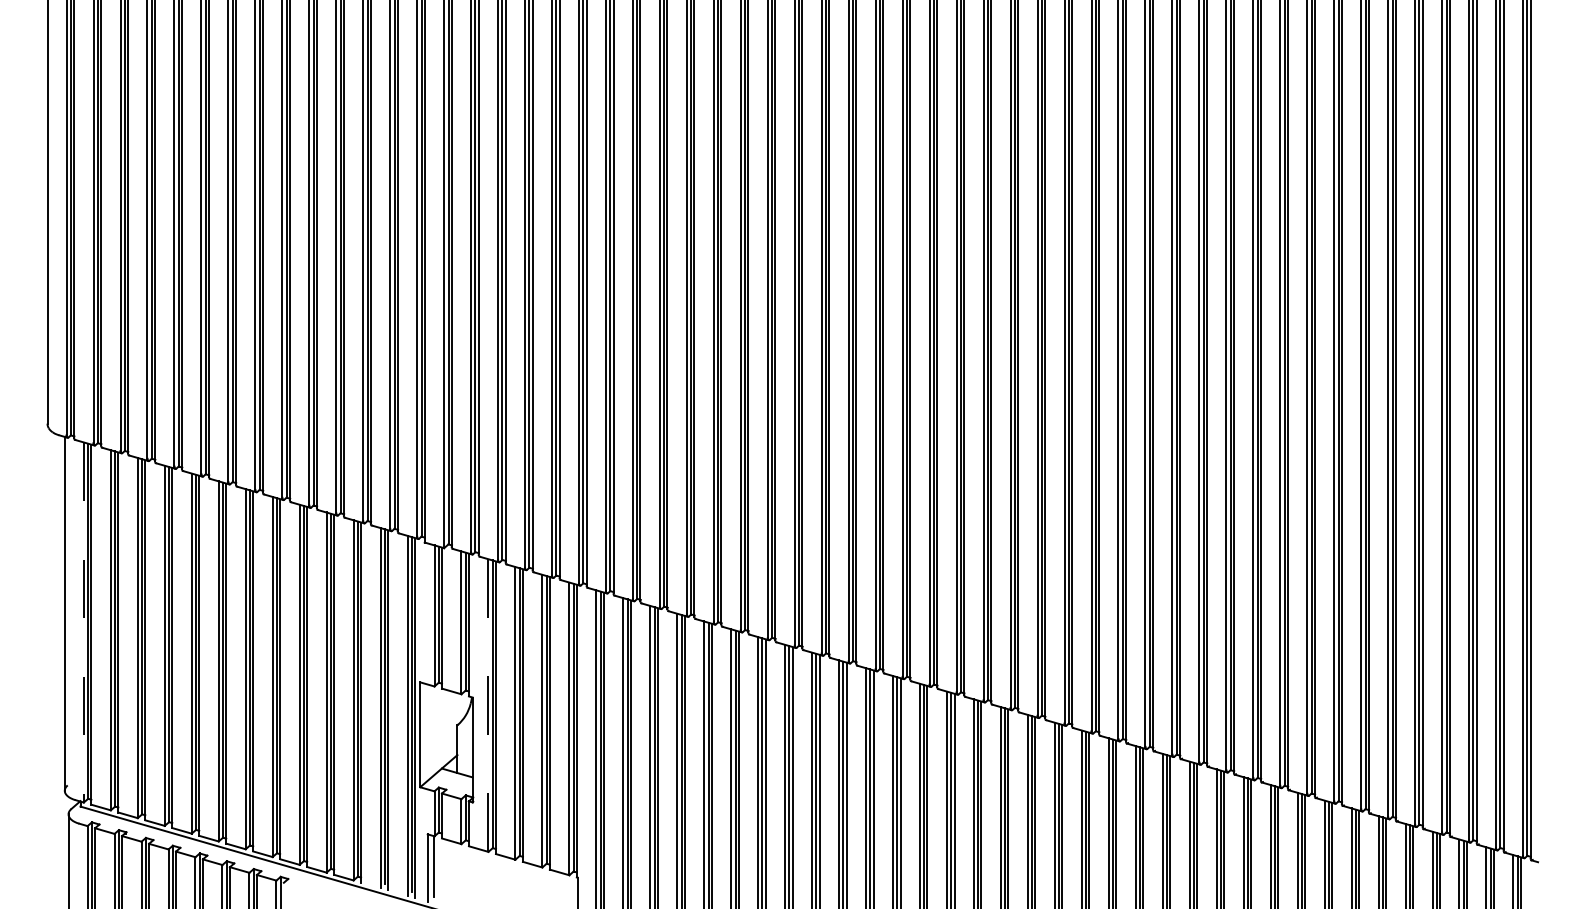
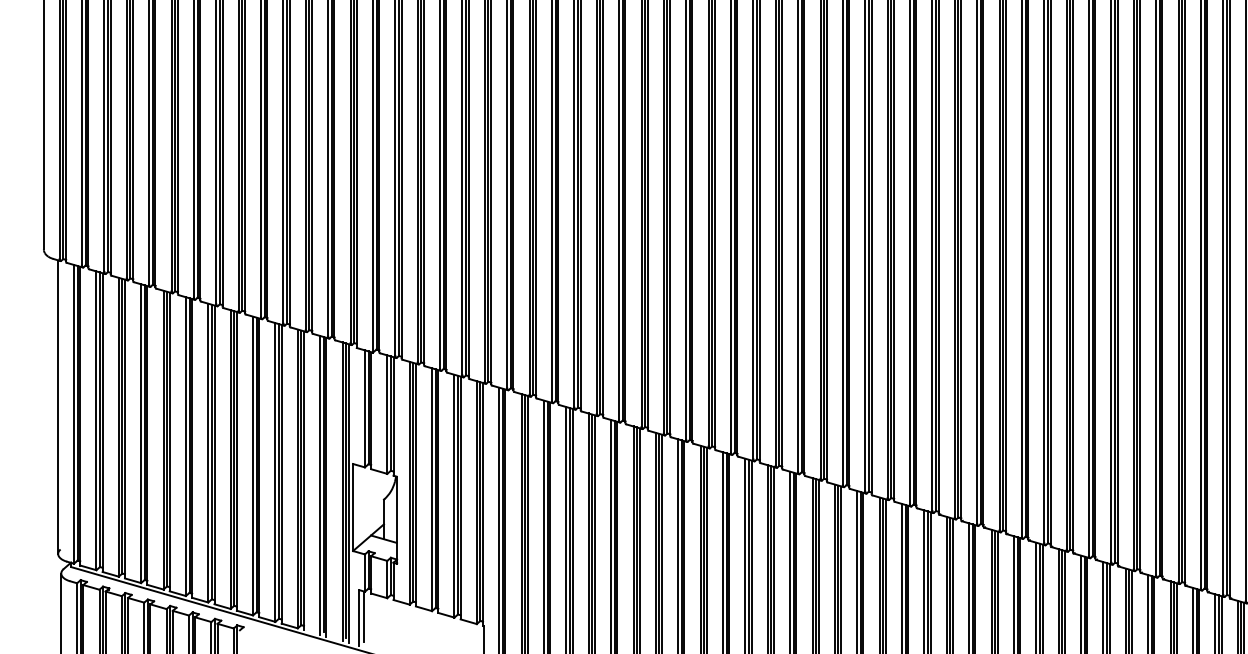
line: (83, 622) -> (73, 414), dashed -> solid
line: (488, 705) -> (409, 483), dashed -> solid

